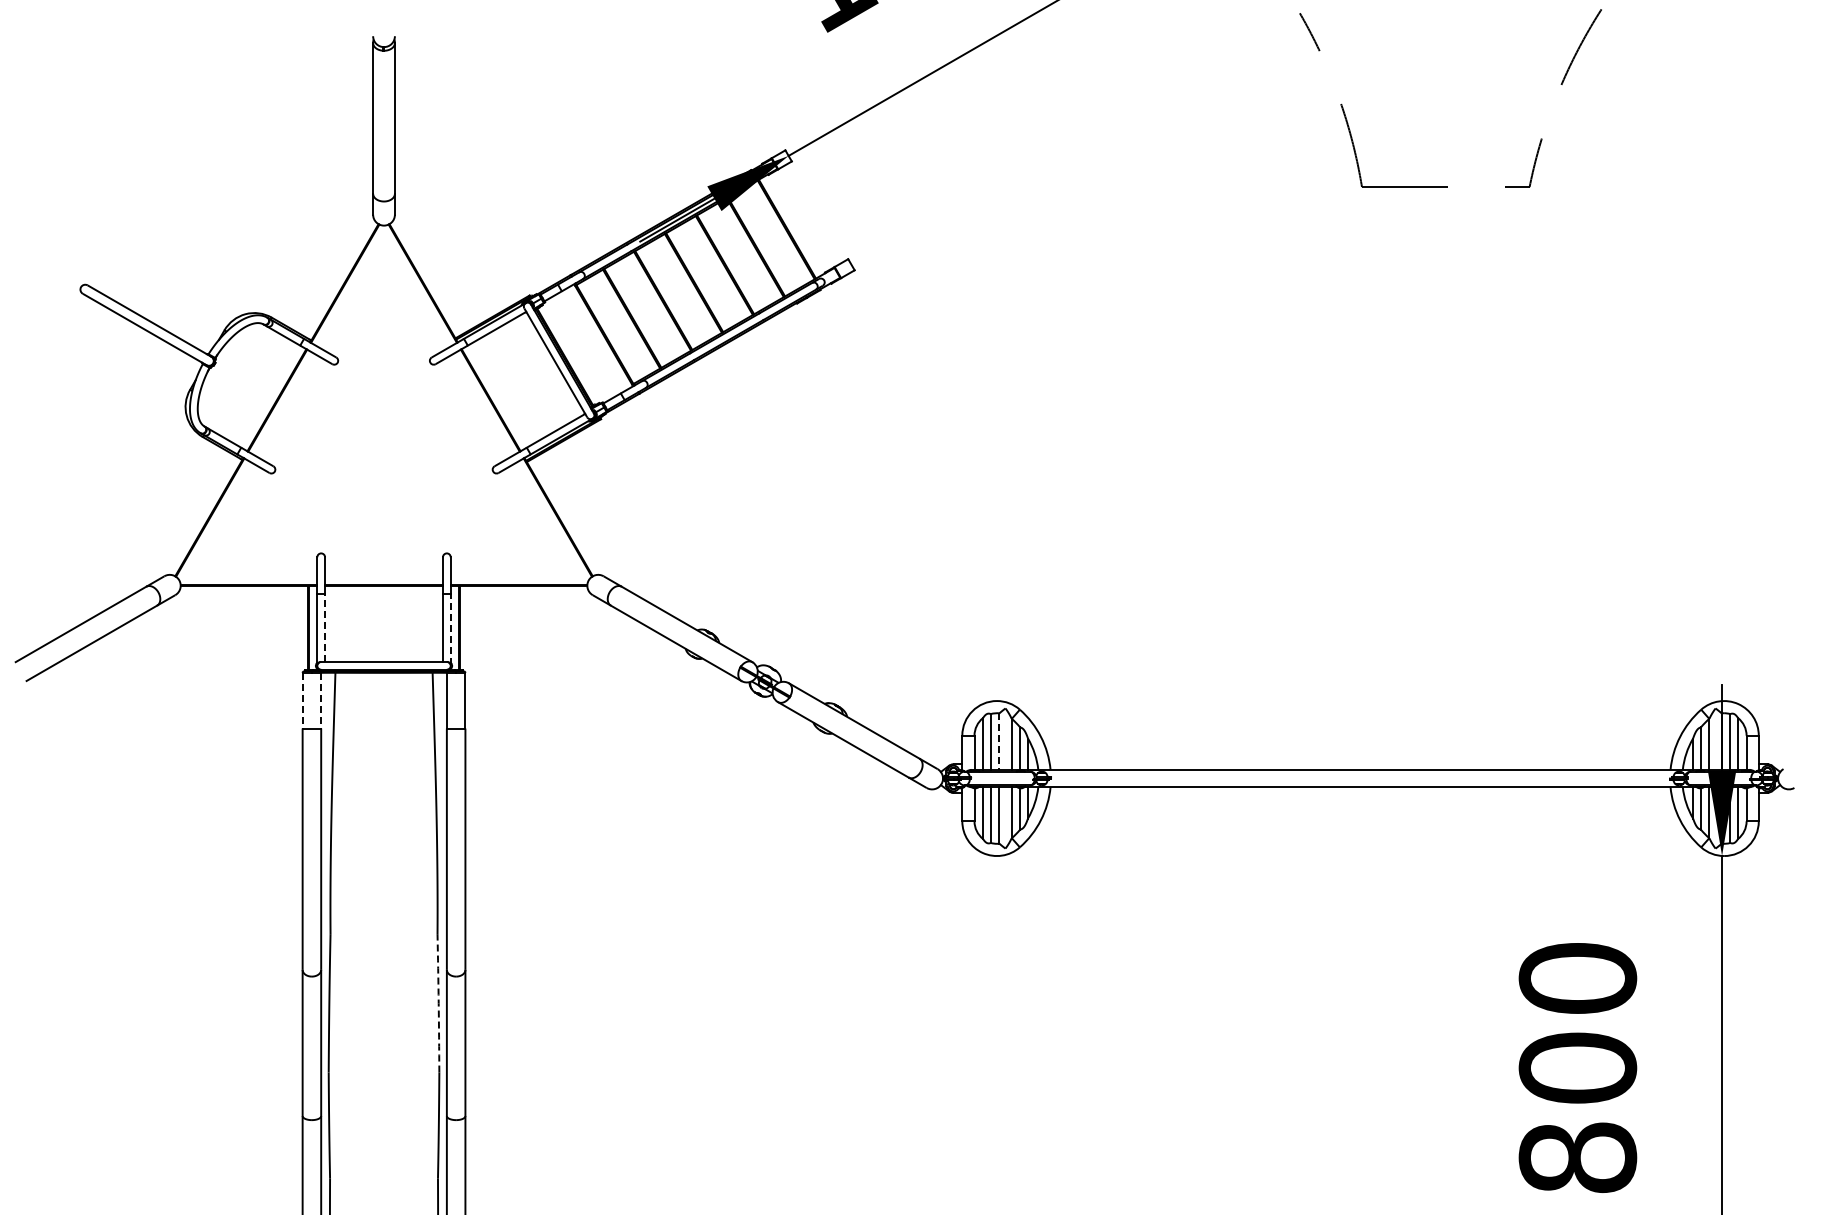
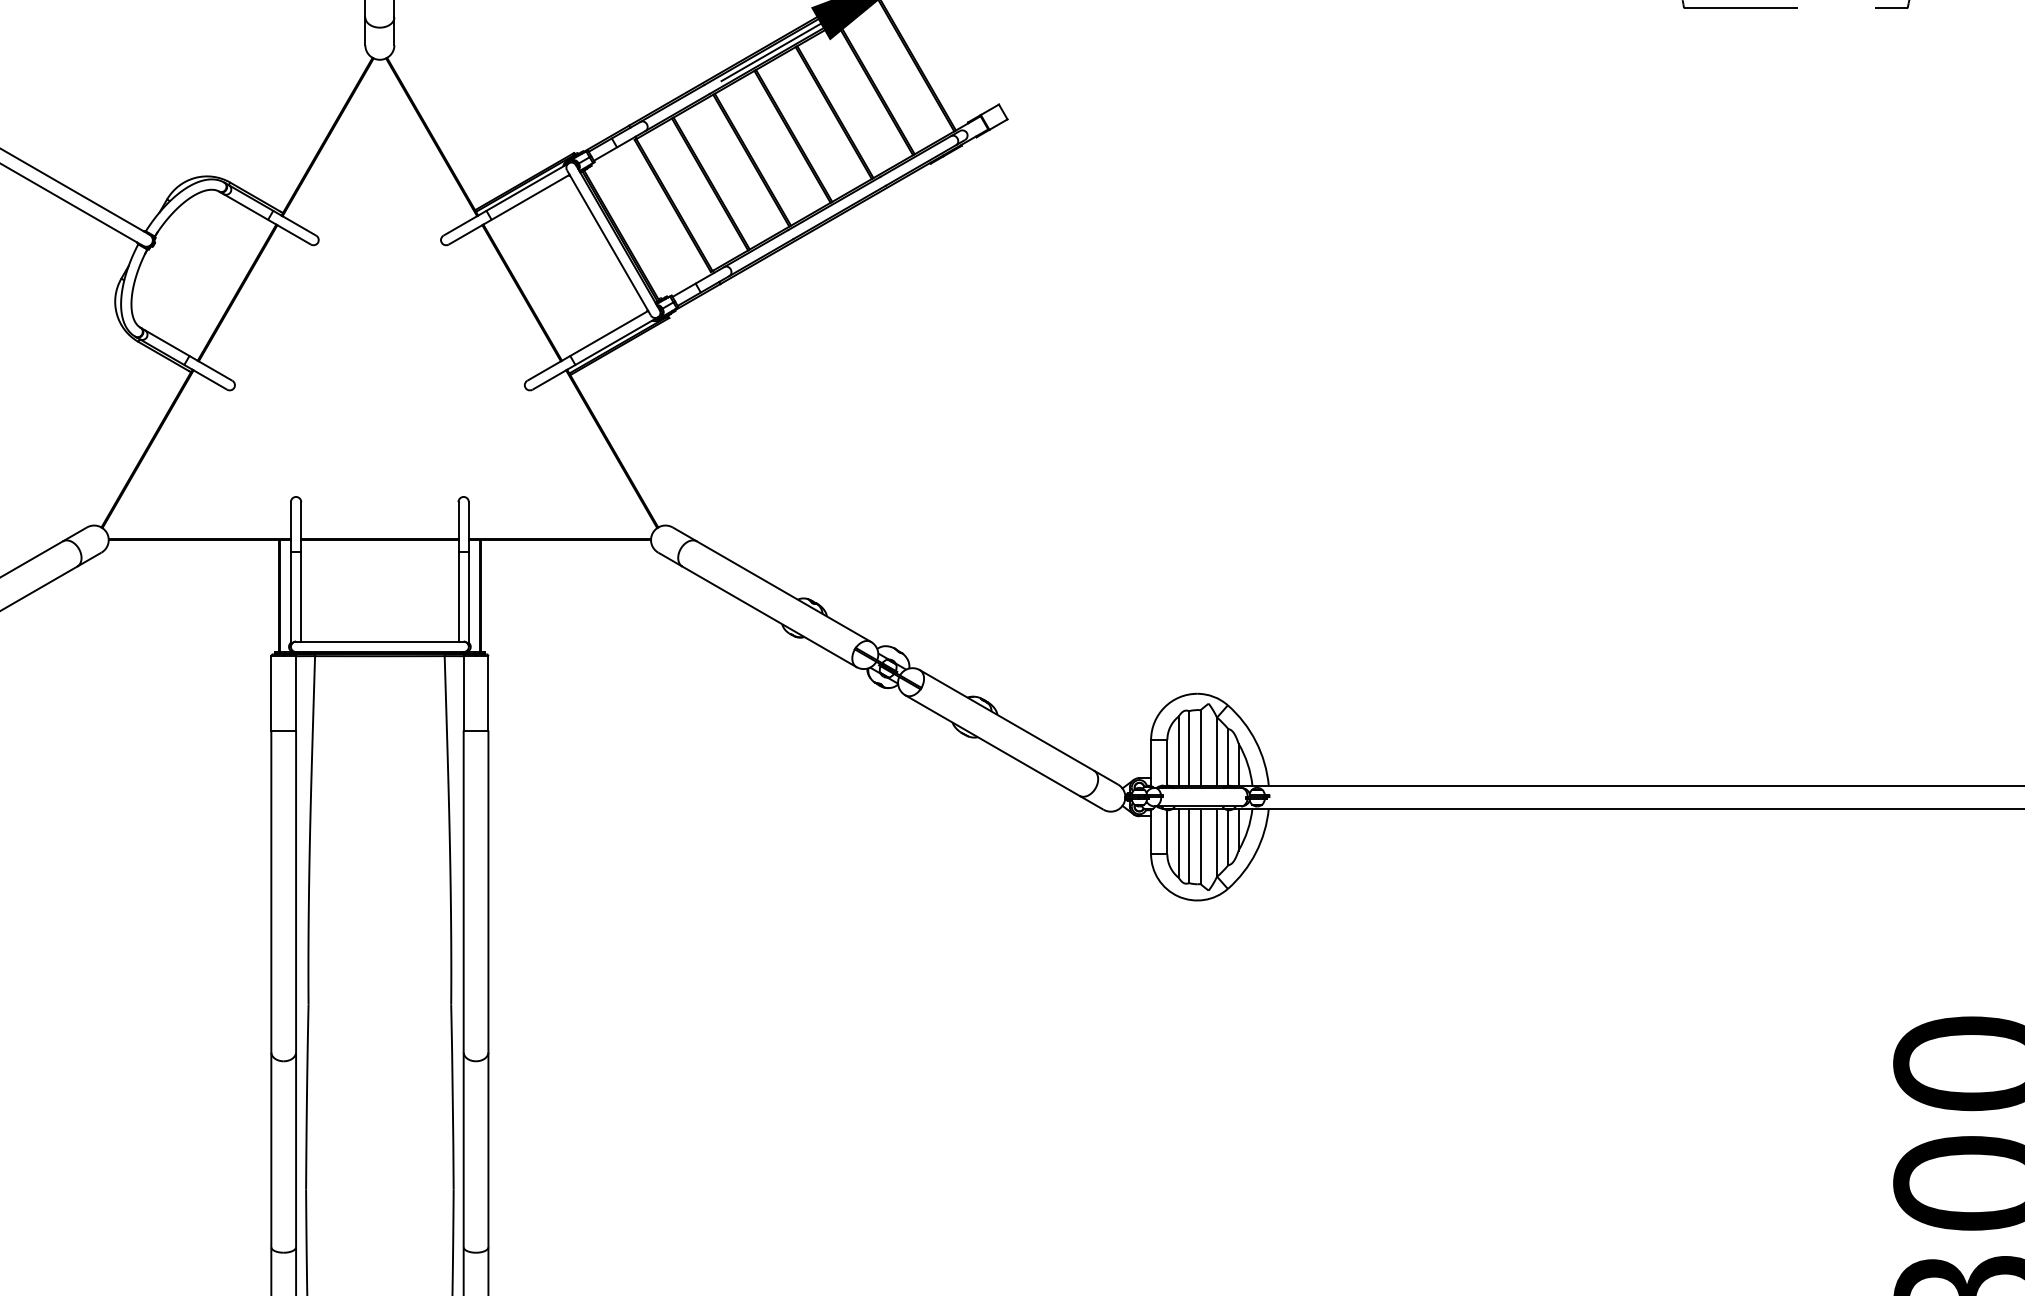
line: (325, 628) -> (301, 597), dashed -> solid
line: (450, 629) -> (468, 598), dashed -> solid
line: (302, 700) -> (271, 693), dashed -> solid
line: (321, 700) -> (296, 693), dashed -> solid
line: (999, 742) -> (1200, 749), dashed -> solid
arc: (438, 1003) -> (452, 1097), dashed -> solid

